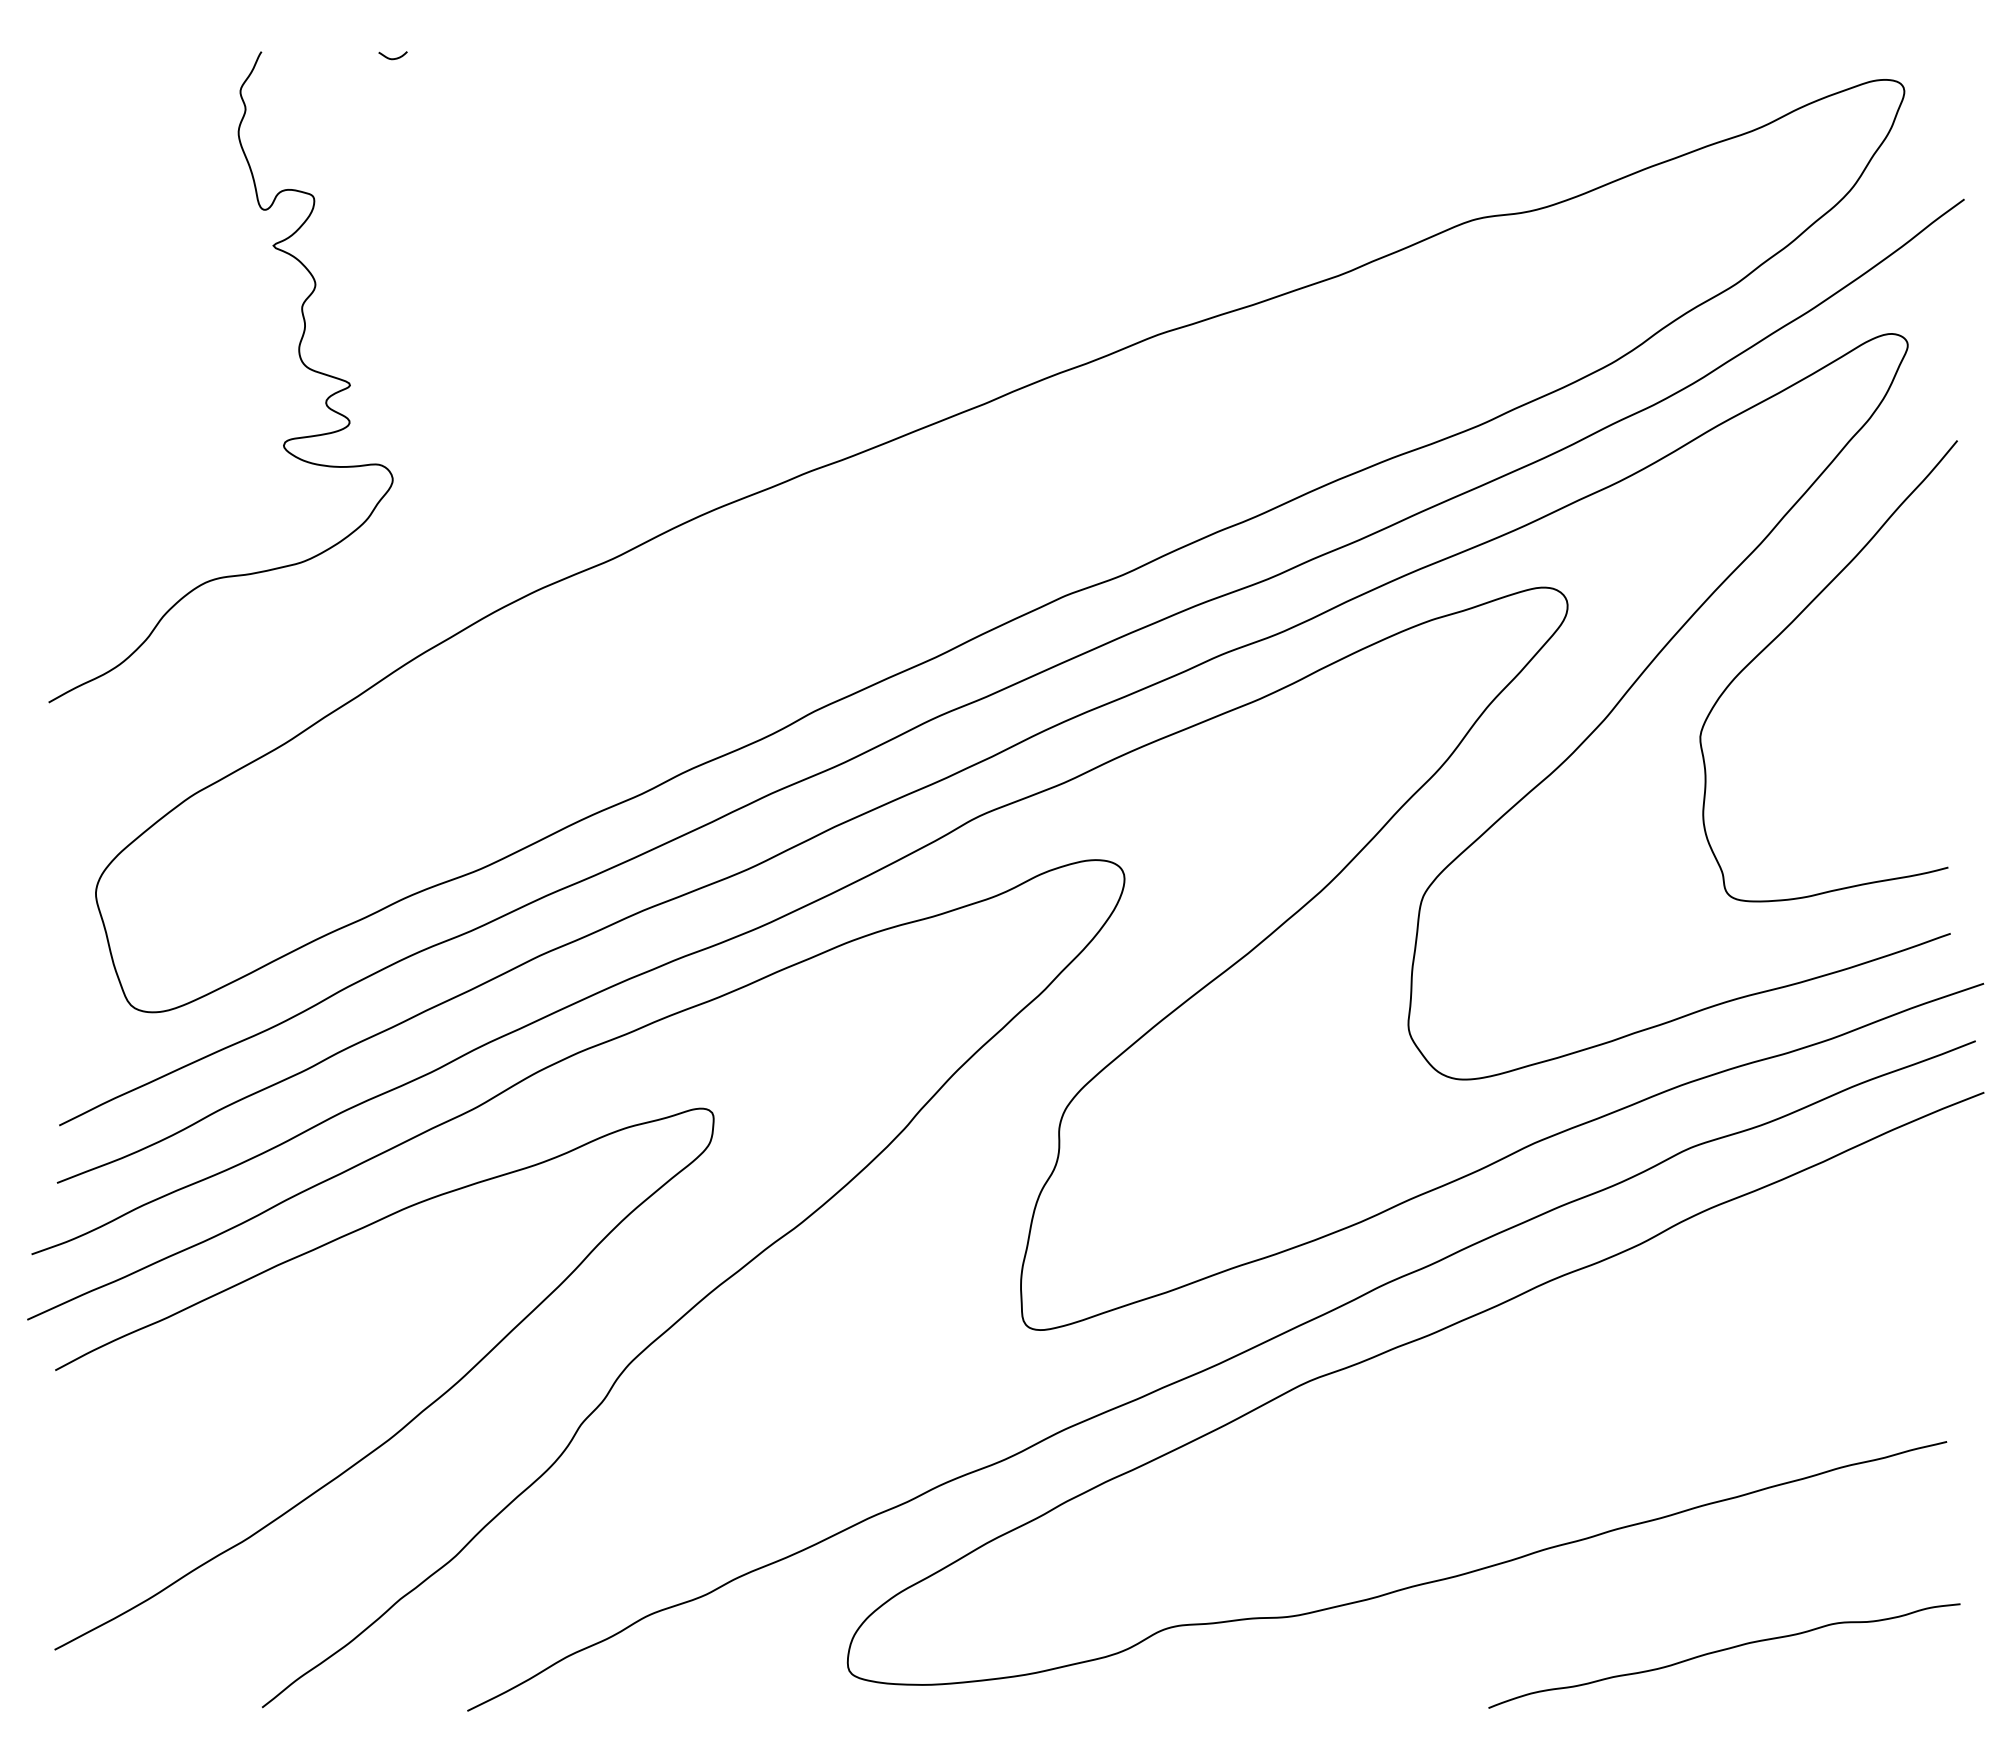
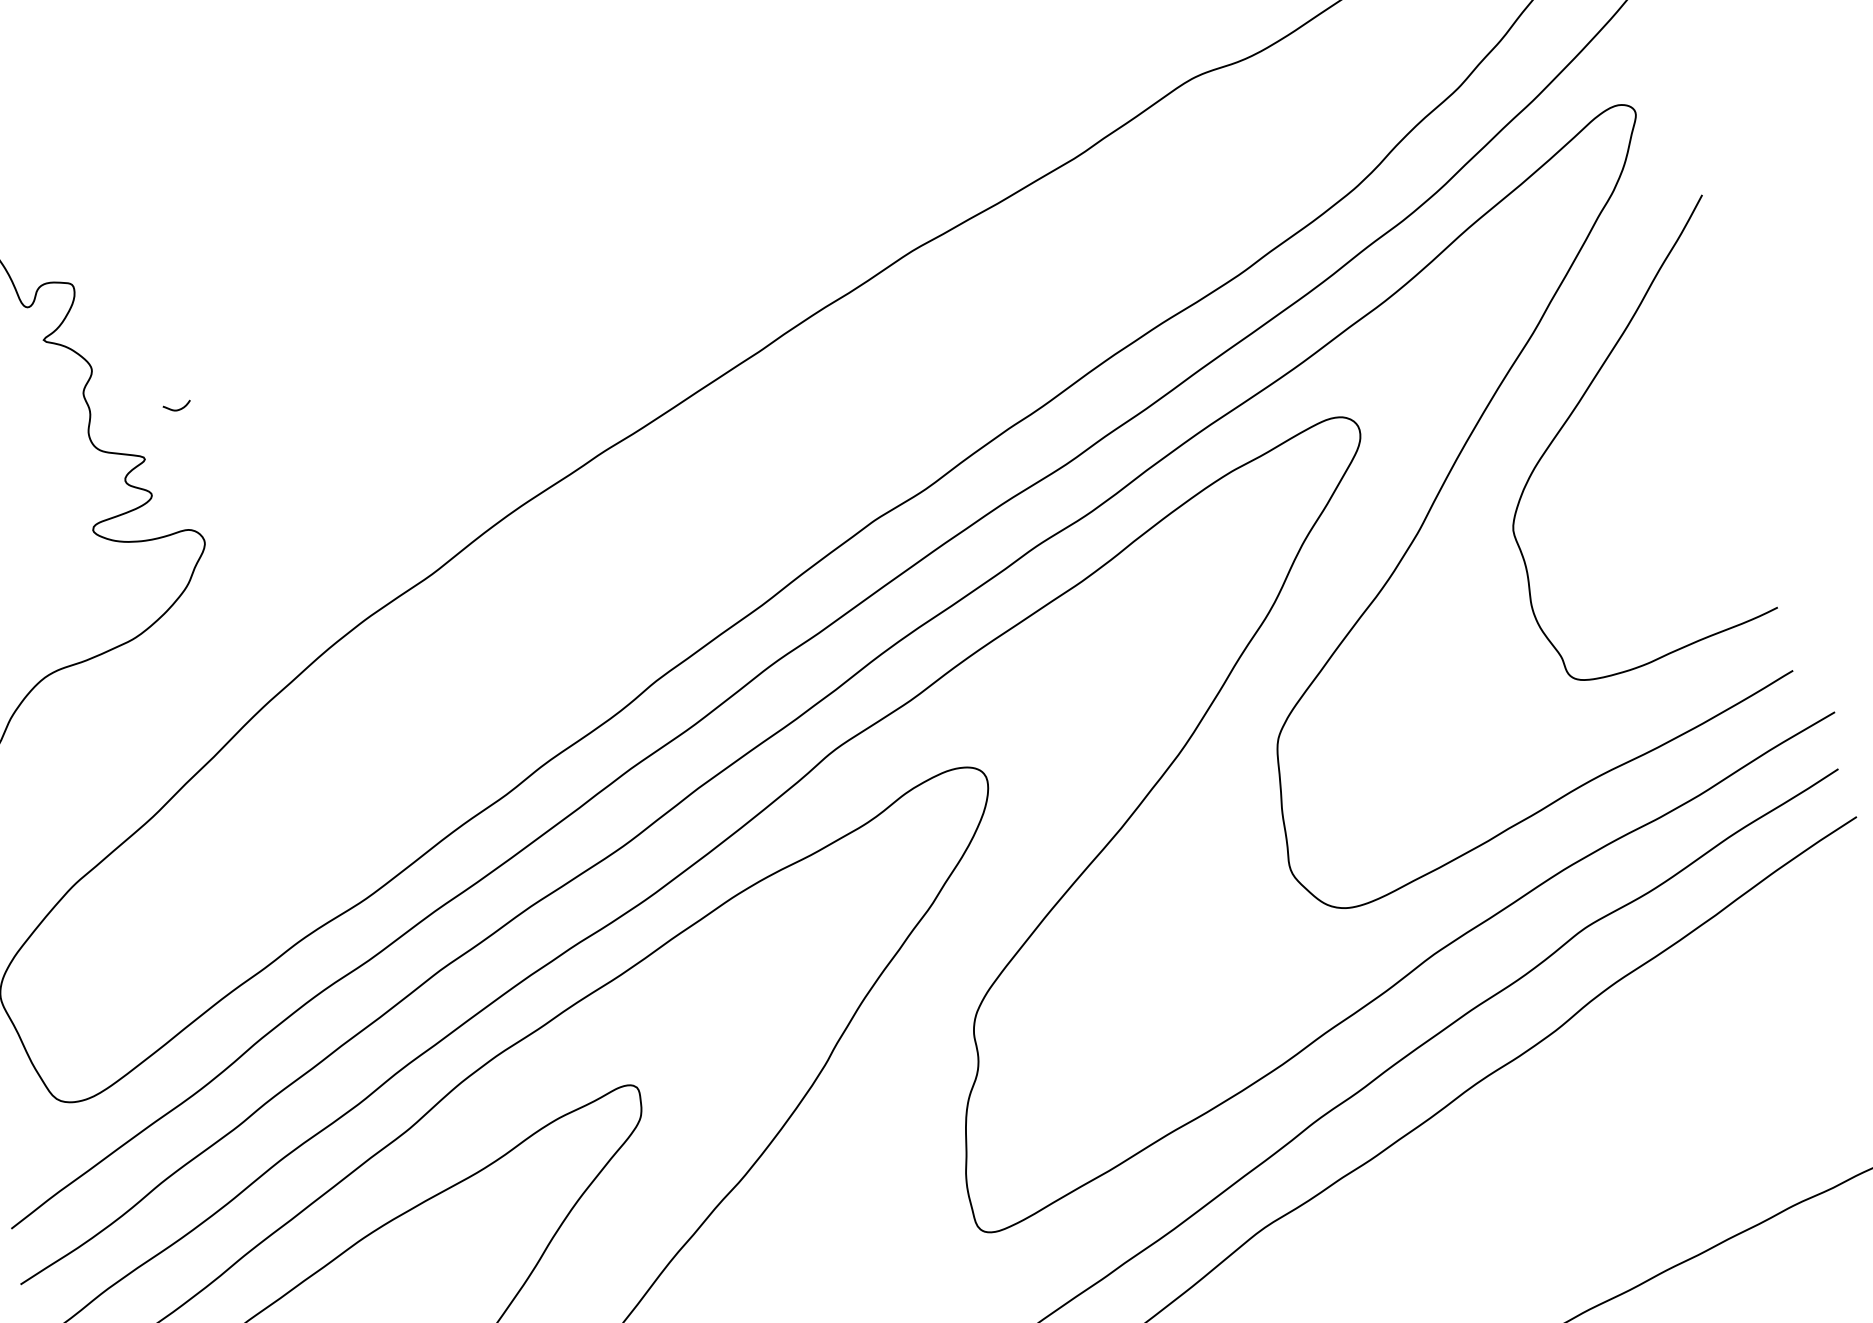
curve: (392, 58) -> (177, 409), moved

